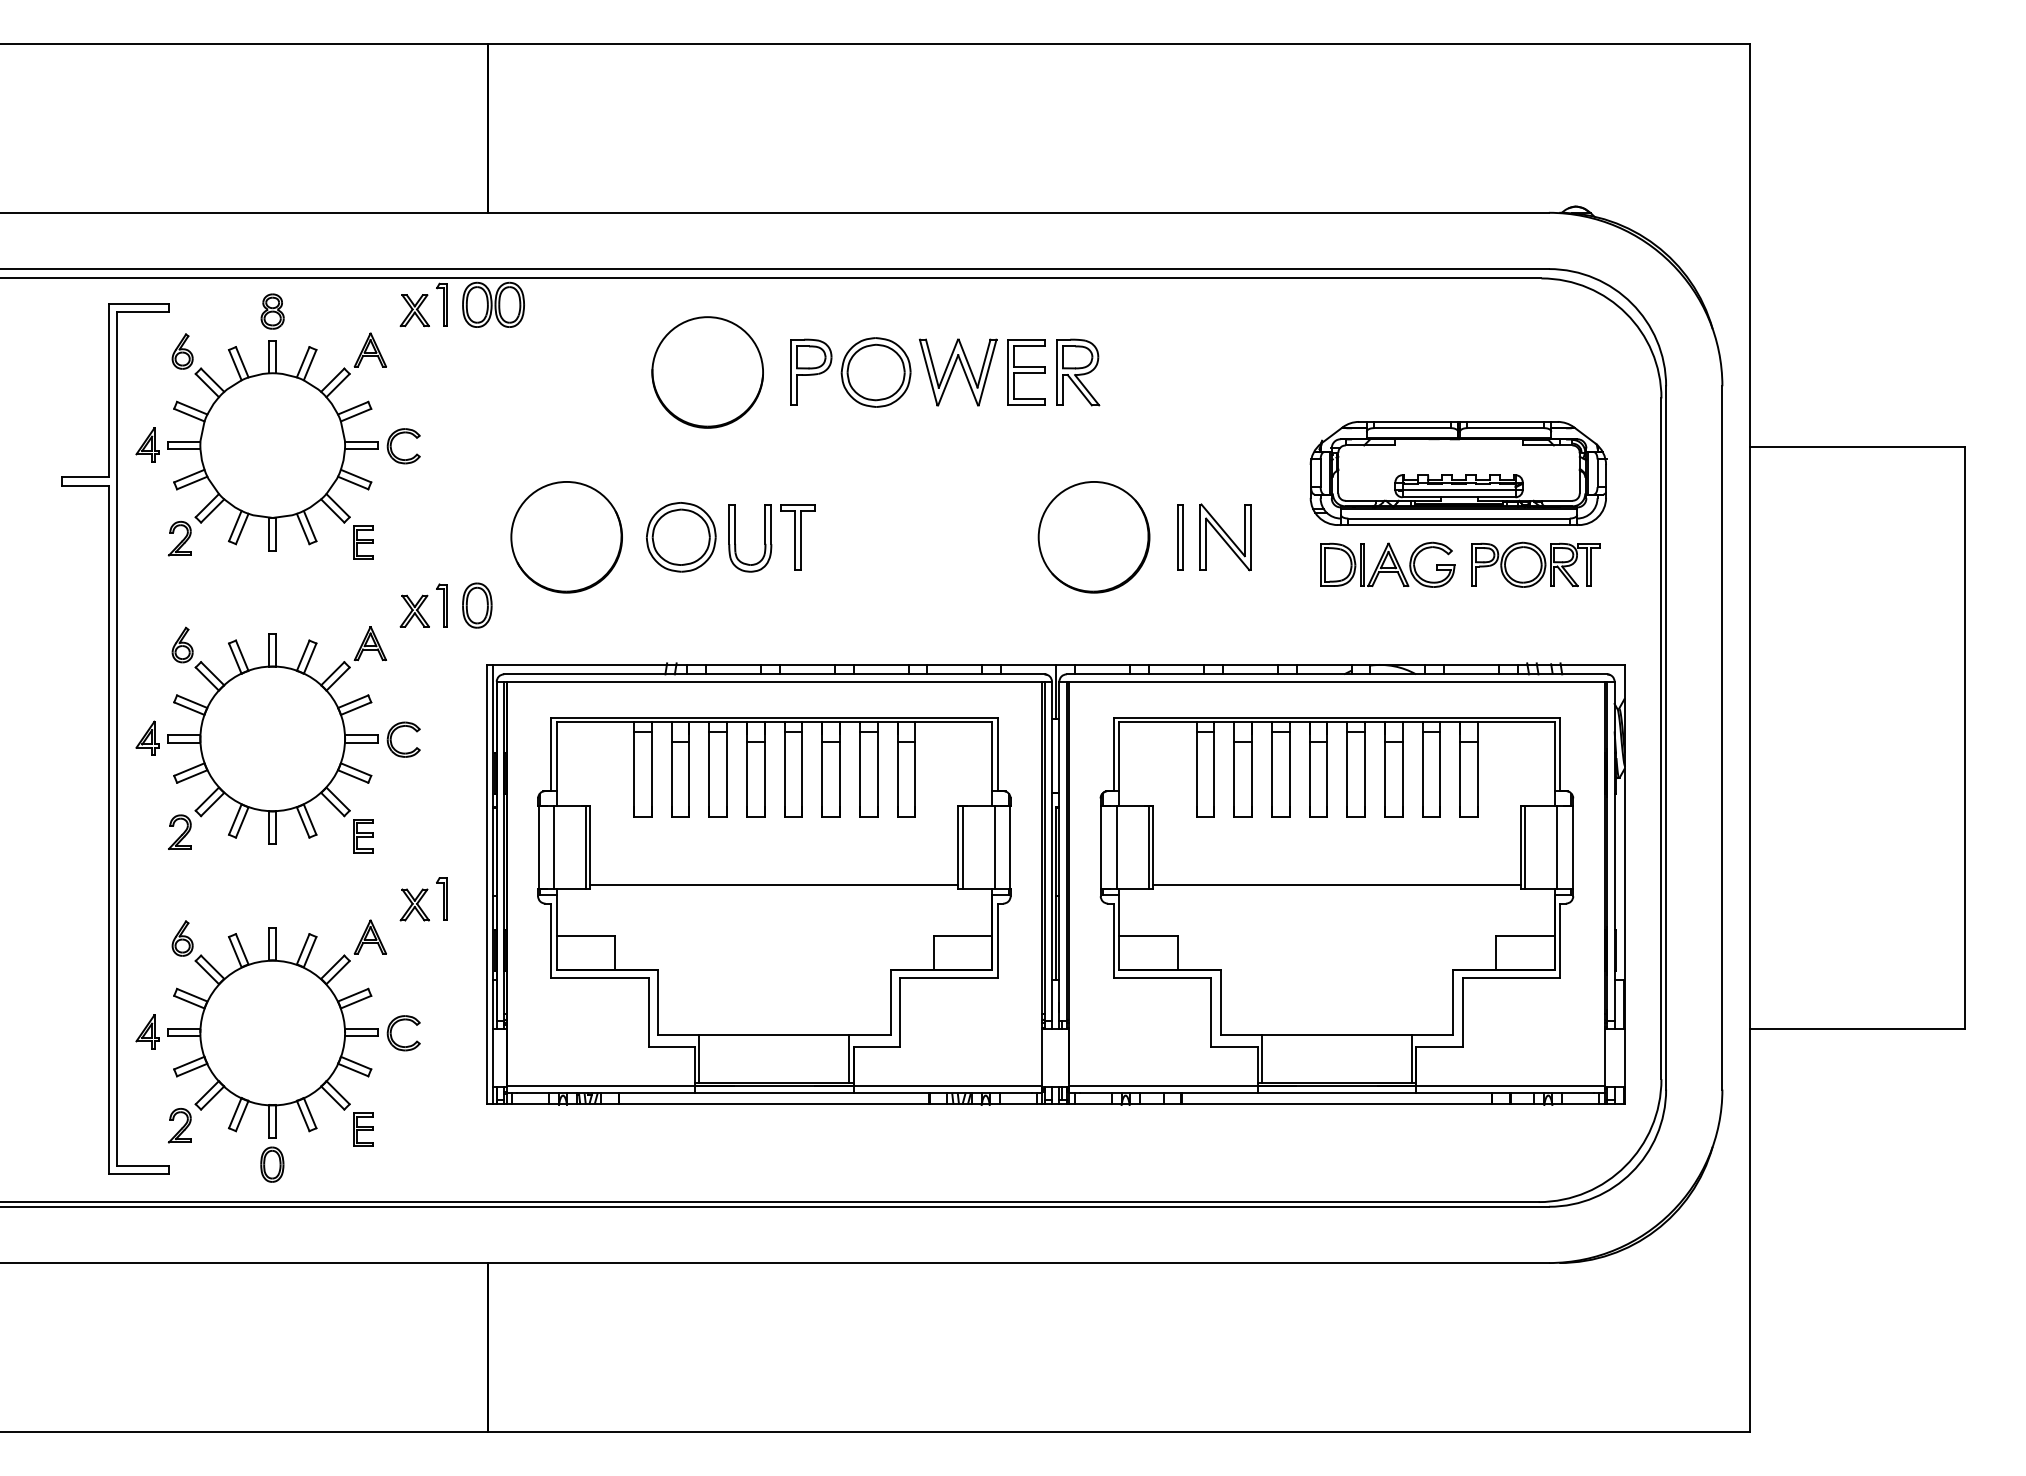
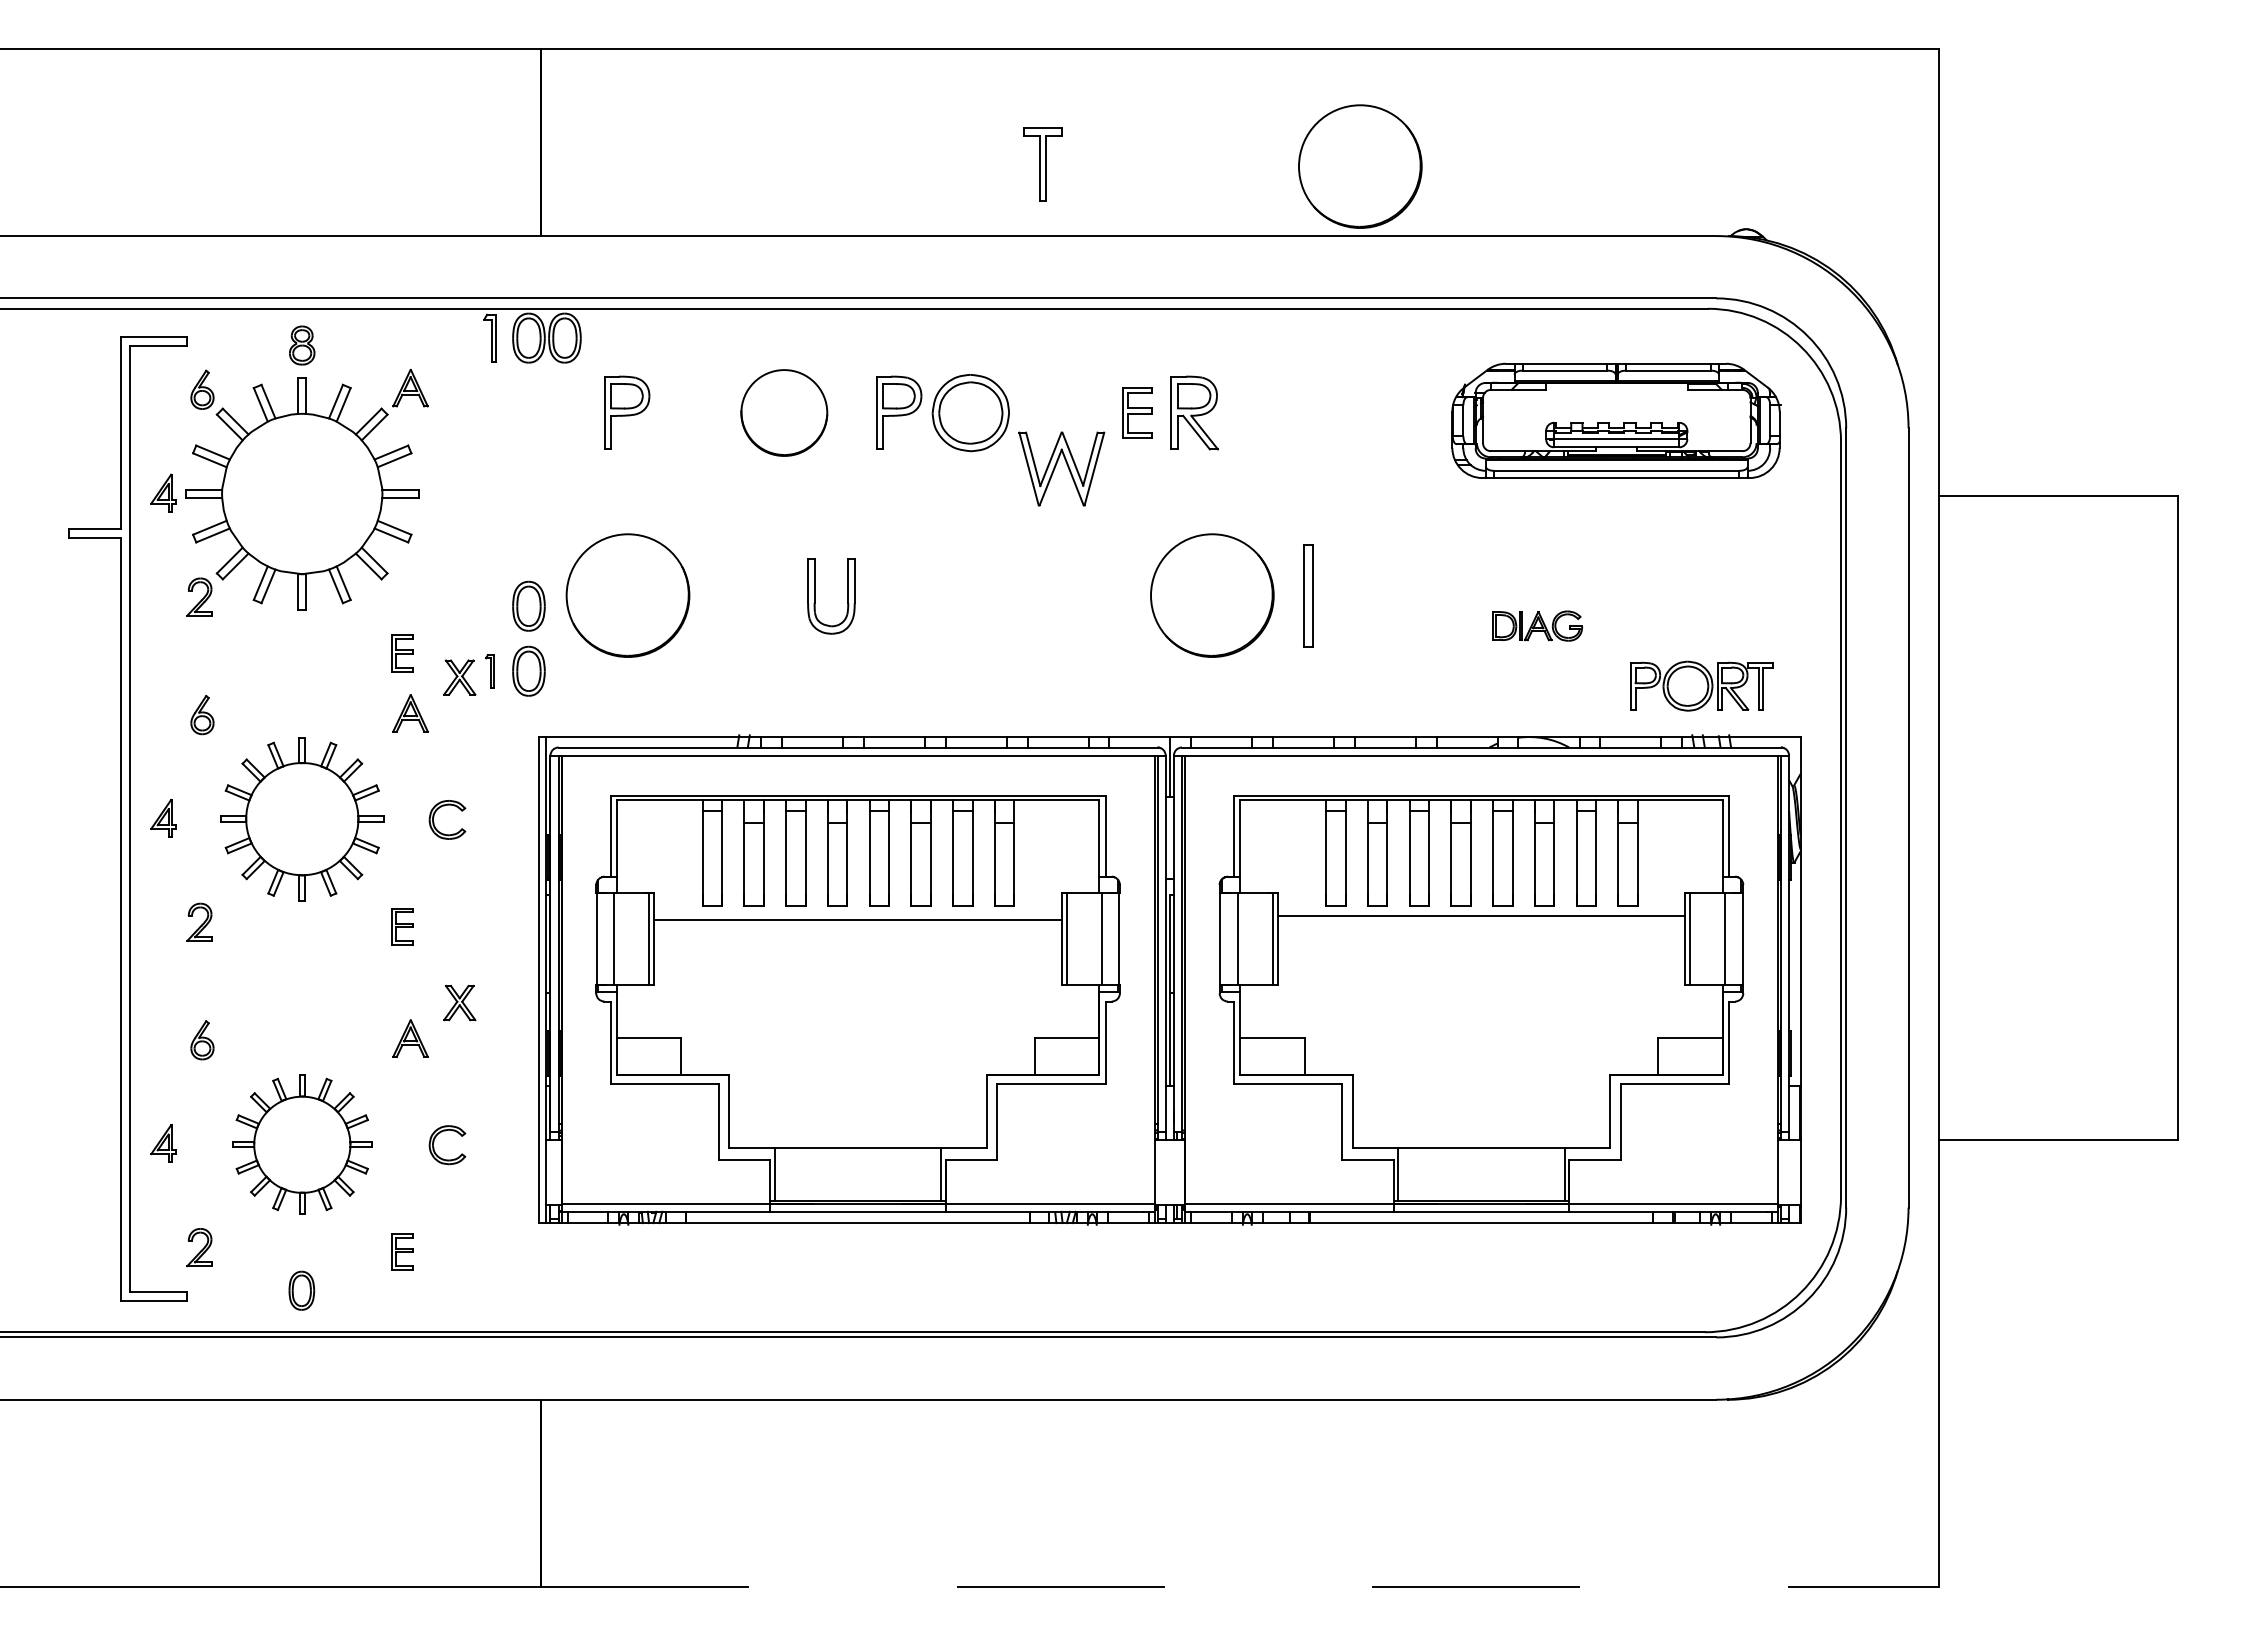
circle: (1227, 150) -> (1360, 166), added
part: (414, 310) -> (459, 344), removed
part: (566, 372) -> (627, 412), added
part: (707, 372) -> (784, 412), size x0.7
part: (957, 372) -> (1061, 468), moved
part: (1026, 372) -> (1137, 412), size x0.7
part: (392, 443) -> (434, 491), removed
part: (1458, 473) -> (1616, 420), moved
part: (680, 537) -> (754, 595), removed
part: (797, 537) -> (1042, 164), moved
part: (1179, 537) -> (1307, 595), size x1.4
part: (1225, 537) -> (1357, 595), removed
part: (363, 542) -> (402, 653), moved
part: (476, 546) -> (528, 605), added
part: (1387, 564) -> (1537, 625), size x0.6
part: (1535, 564) -> (1701, 685), moved
part: (441, 605) -> (489, 671), size x0.7
part: (272, 739) -> (302, 819), size x0.7
line: (774, 884) -> (858, 919), moved
line: (1336, 884) -> (1481, 915), moved
part: (441, 899) -> (489, 996), removed
part: (272, 1032) -> (302, 1144), size x0.6
line: (1118, 1431) -> (1239, 1586), solid -> dashed

